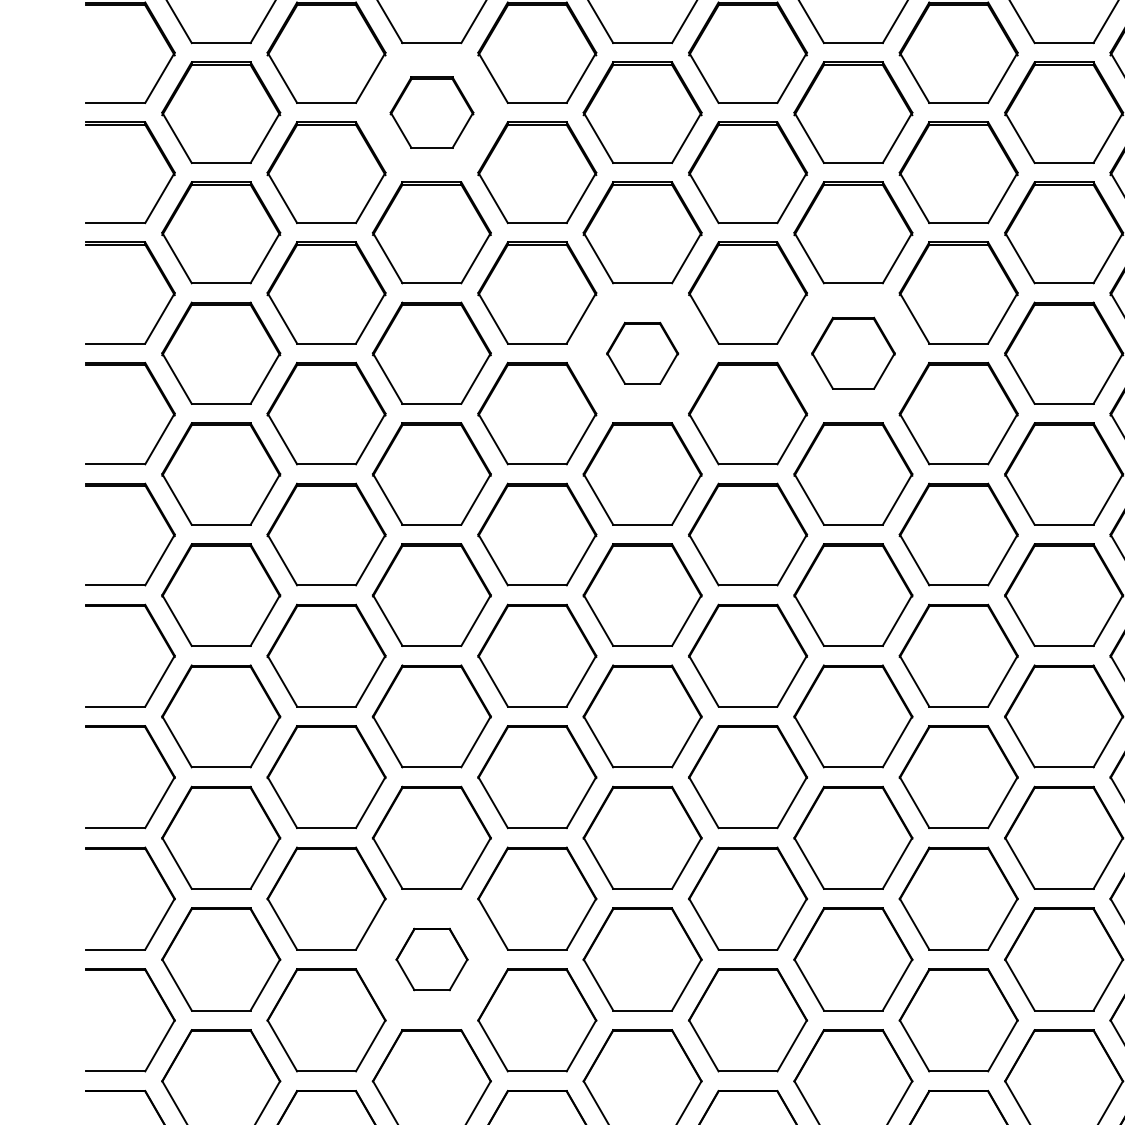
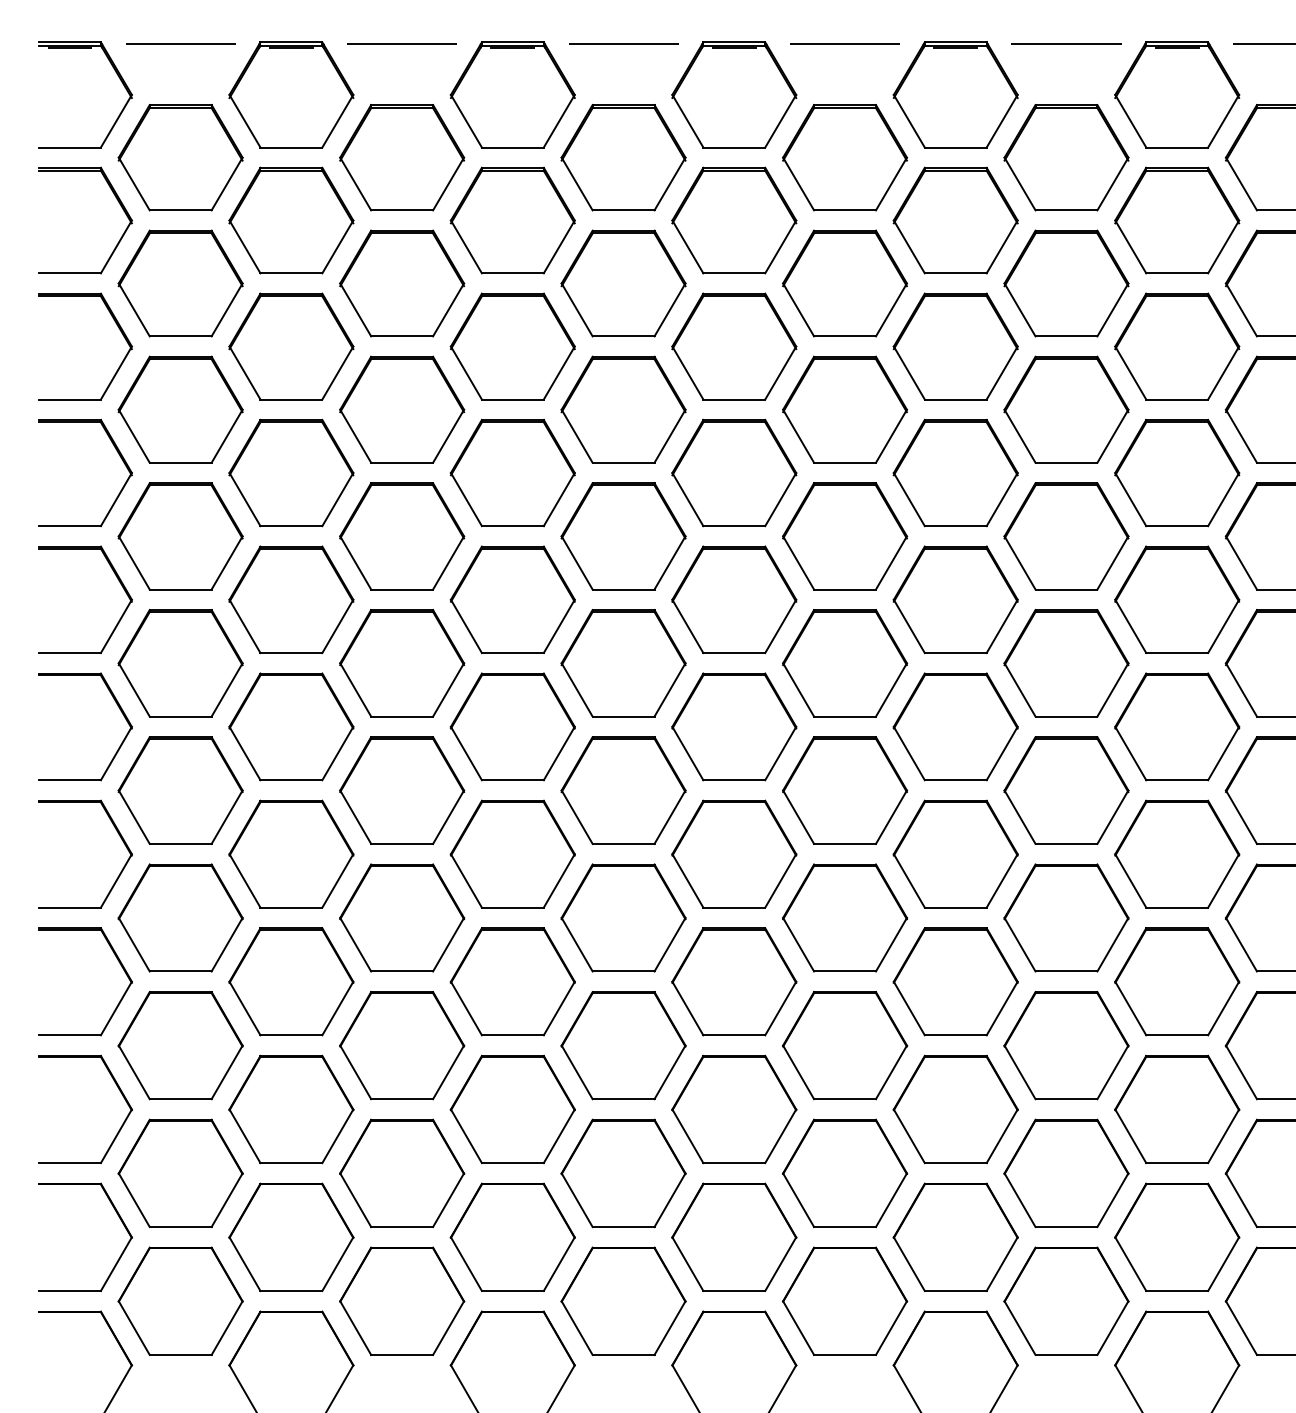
part: (432, 112) -> (402, 283), size x1.43
part: (642, 353) -> (623, 536), size x1.67
part: (853, 353) -> (845, 536), size x1.43
part: (432, 959) -> (402, 1173), size x1.67

